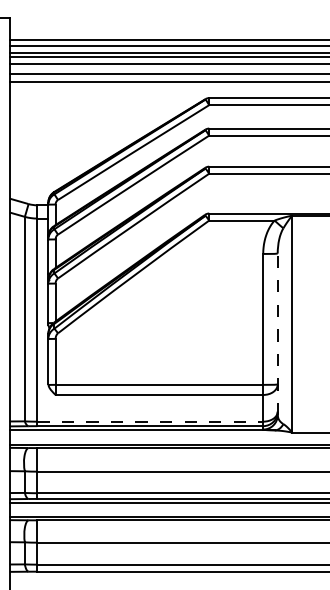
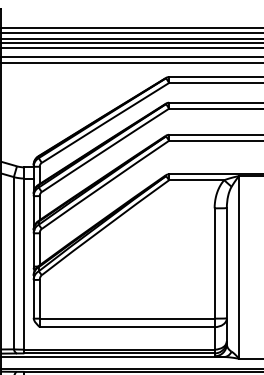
line: (277, 334) -> (226, 276), dashed -> solid
line: (150, 421) -> (119, 349), dashed -> solid

